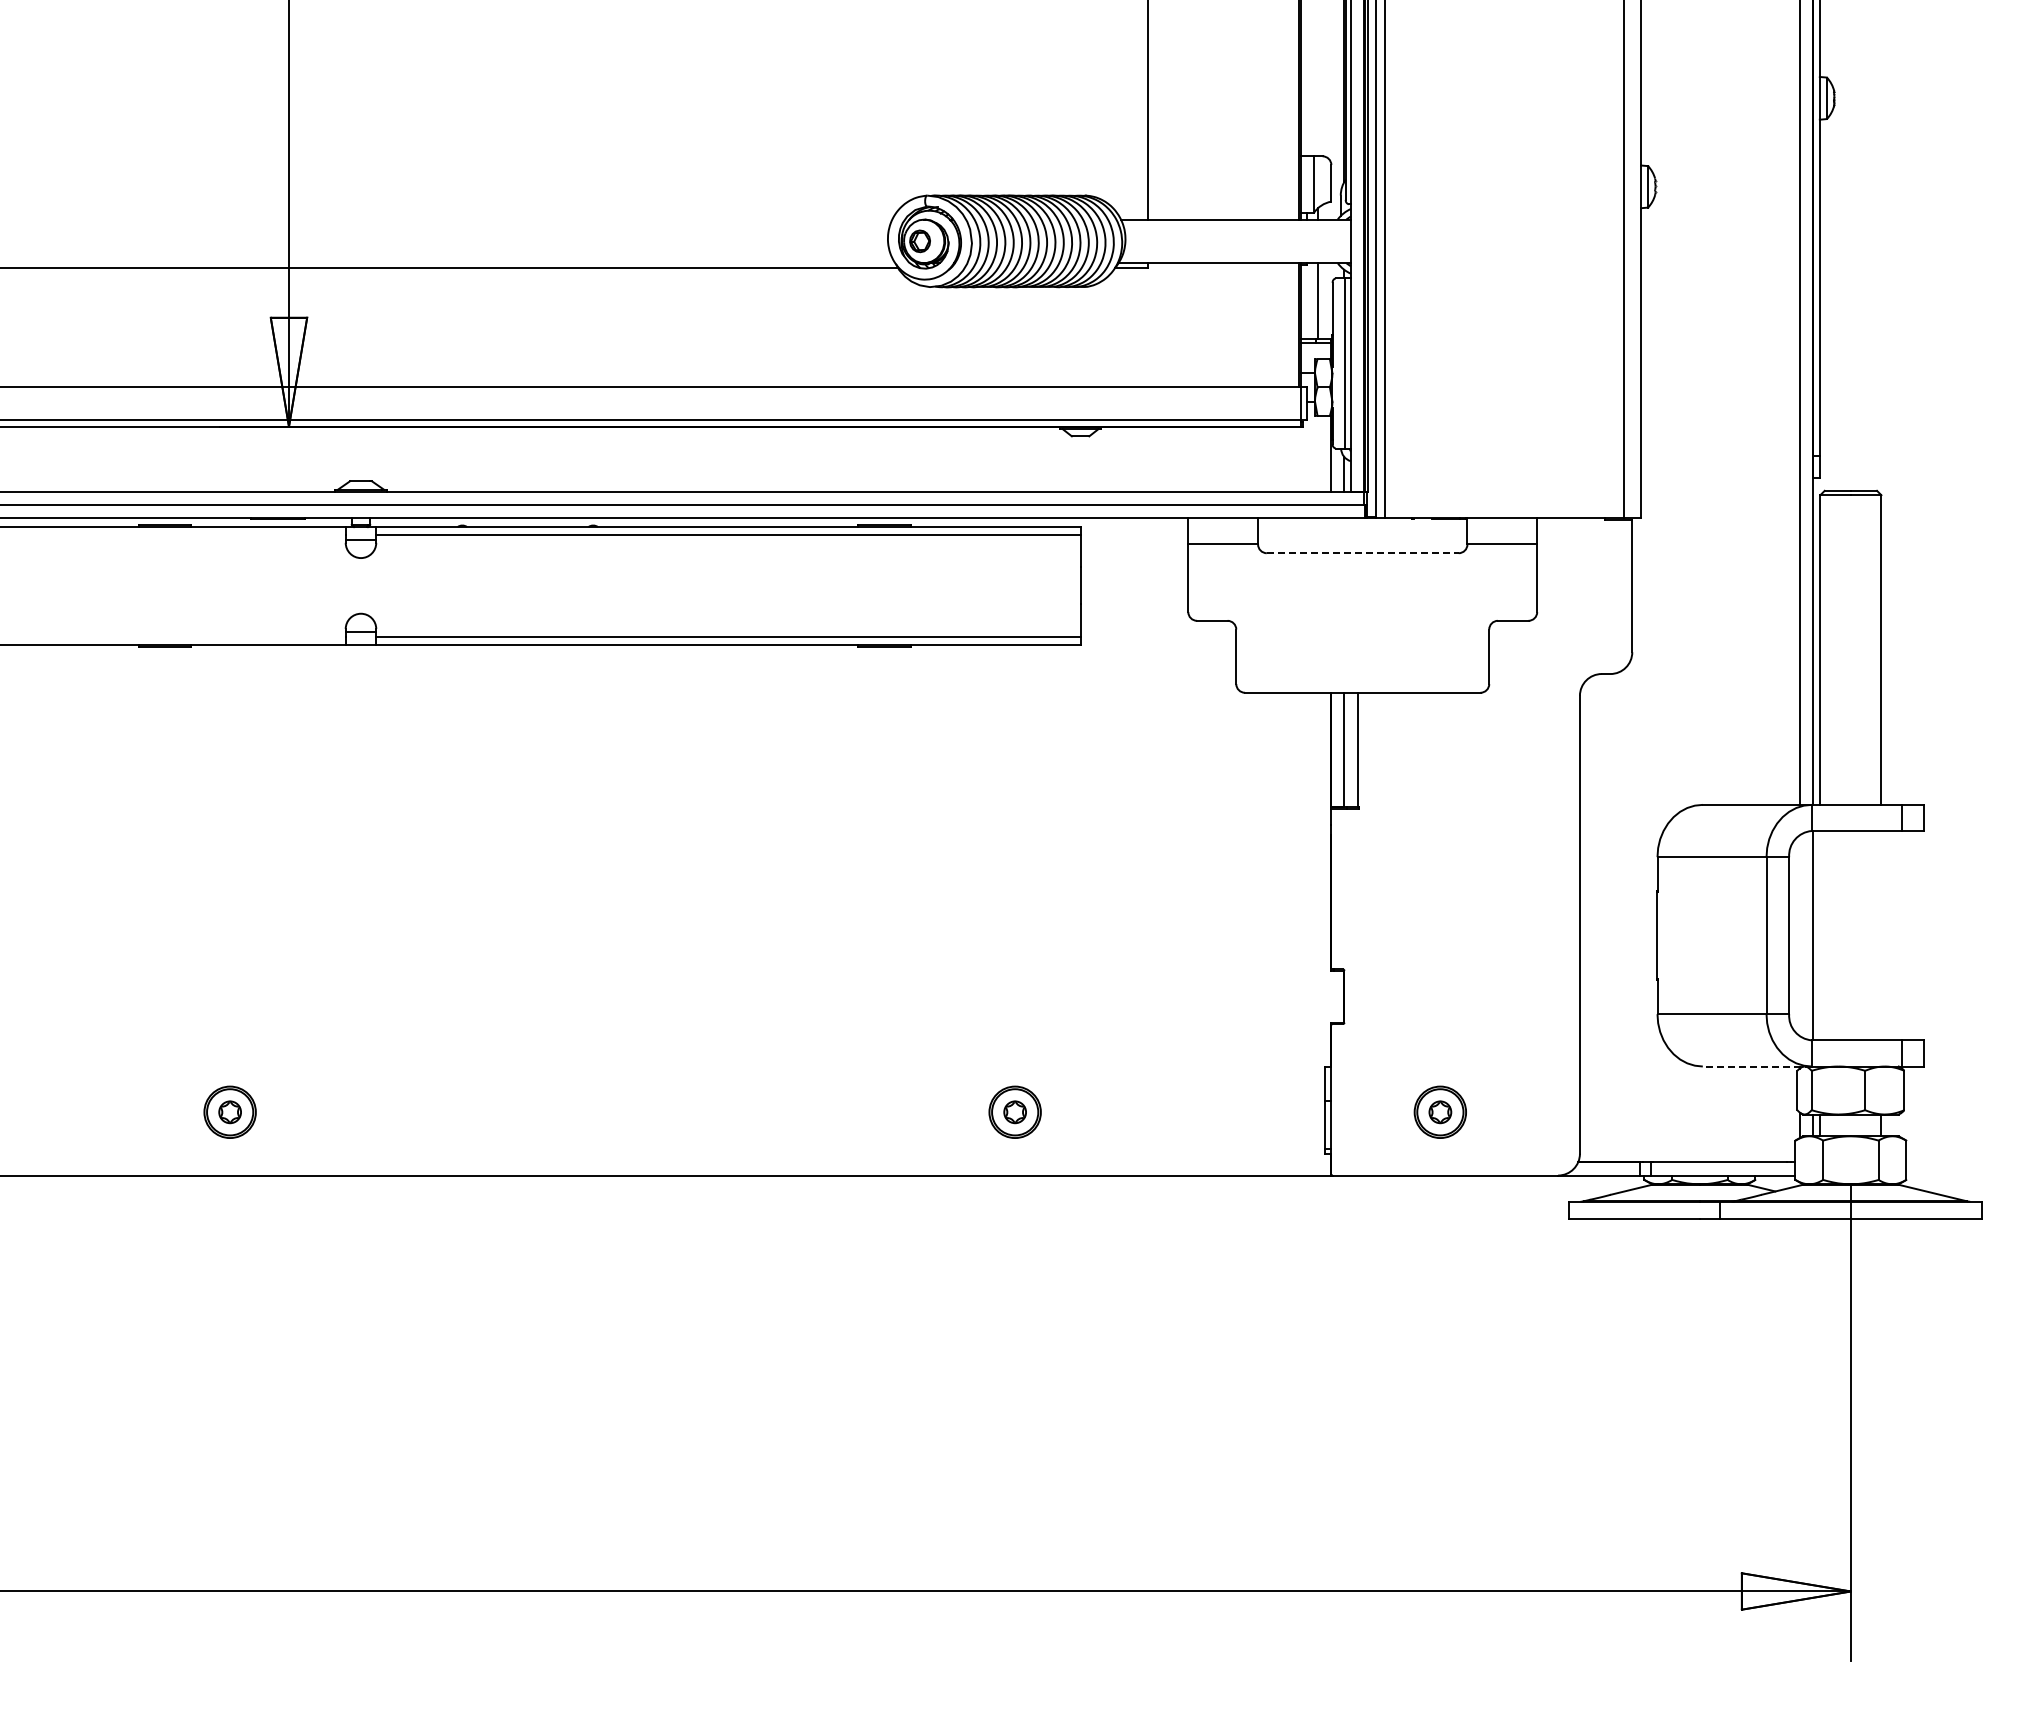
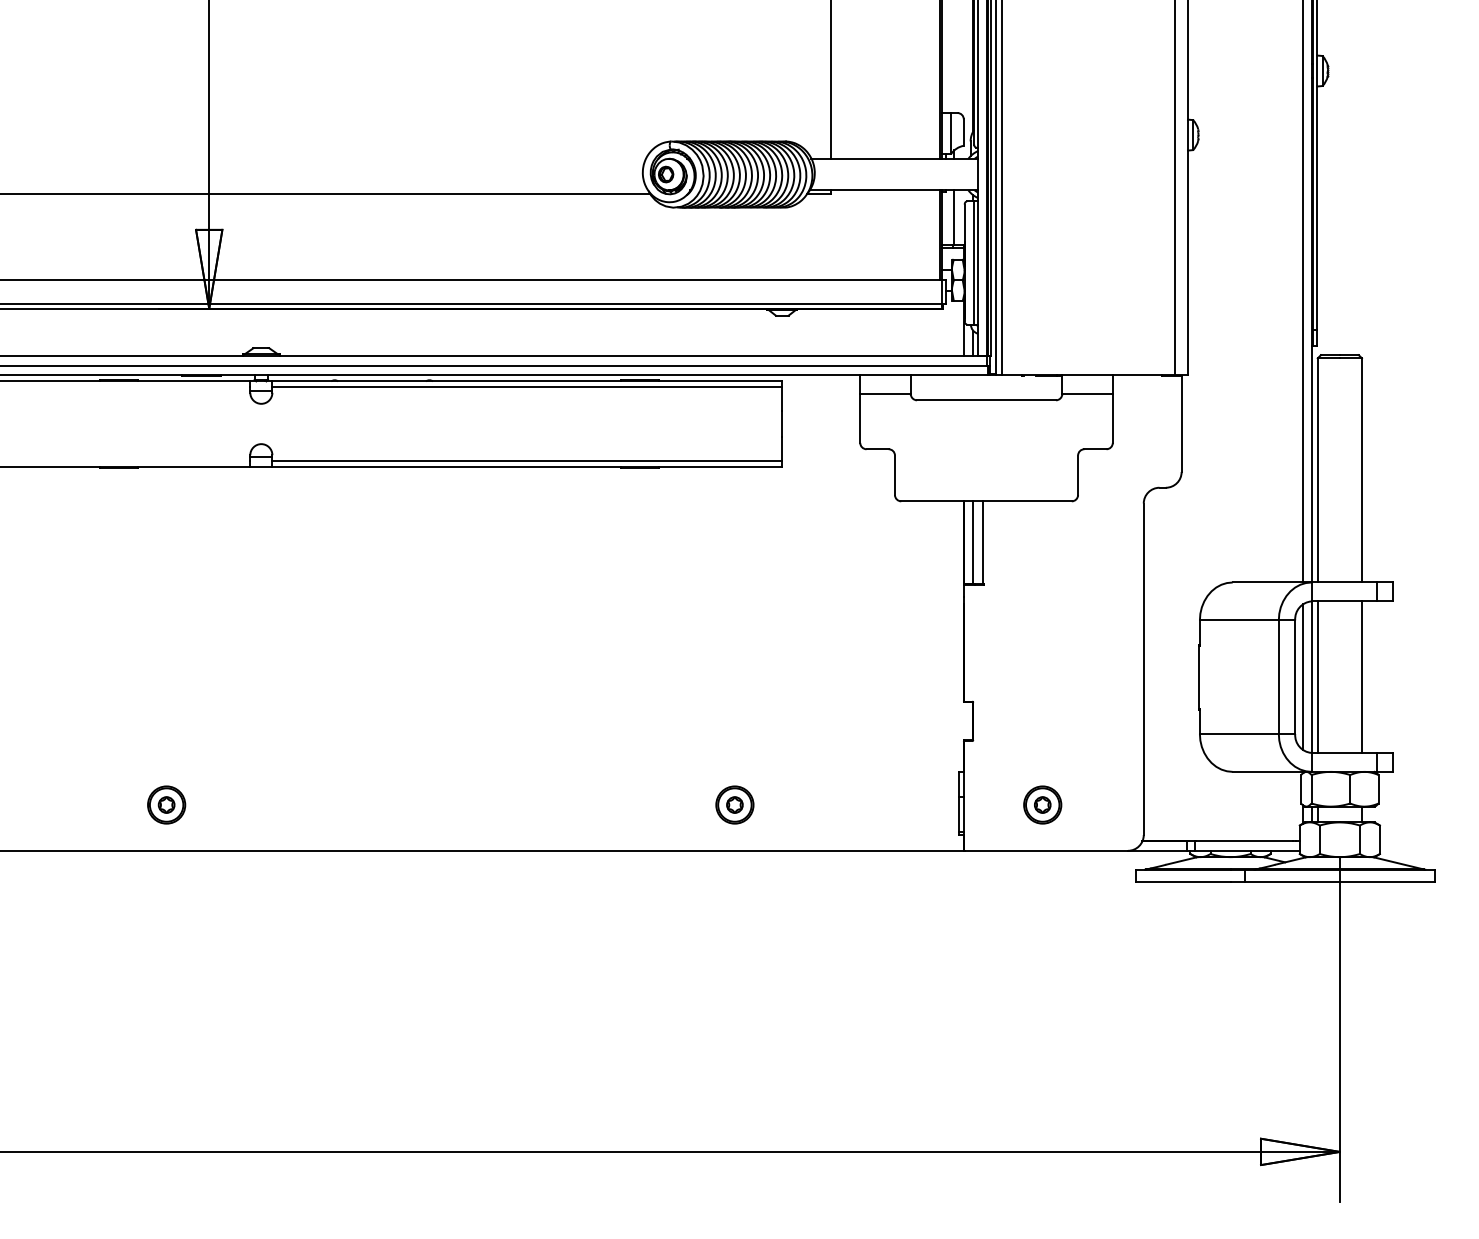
line: (1362, 553) -> (986, 400), dashed -> solid
line: (1799, 935) -> (1302, 677), added
line: (1820, 935) -> (1317, 677), added
line: (1881, 935) -> (1362, 677), added
line: (1757, 1066) -> (1272, 771), dashed -> solid

